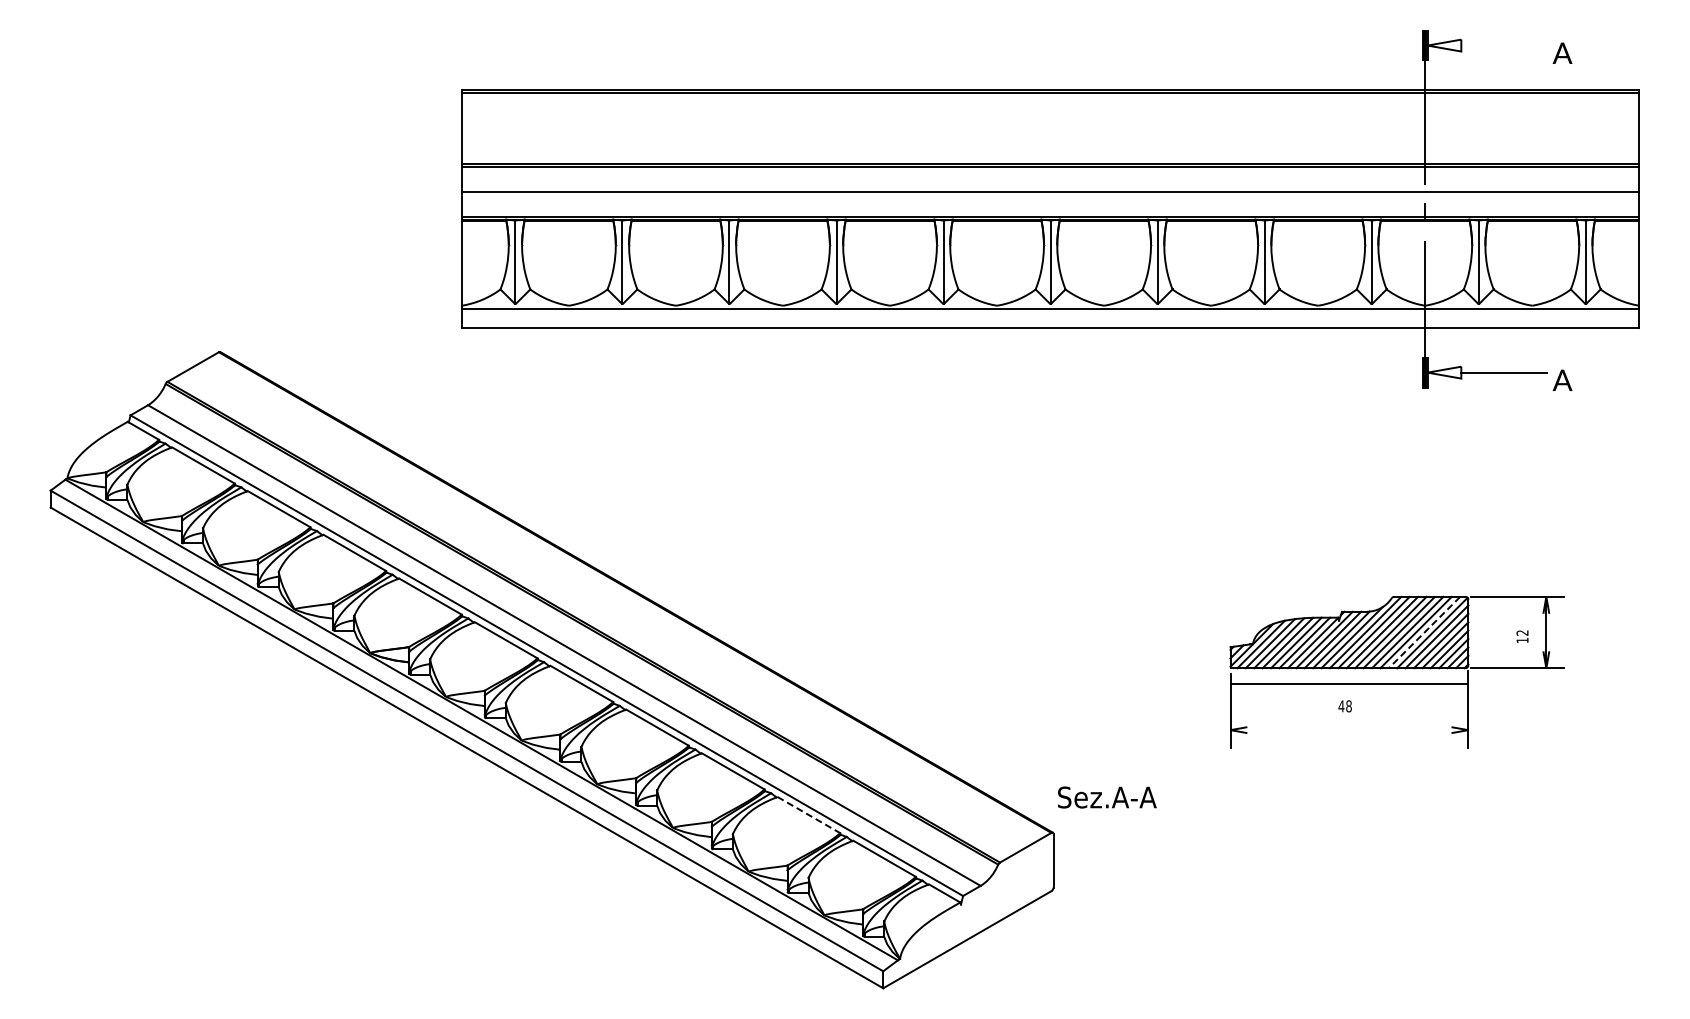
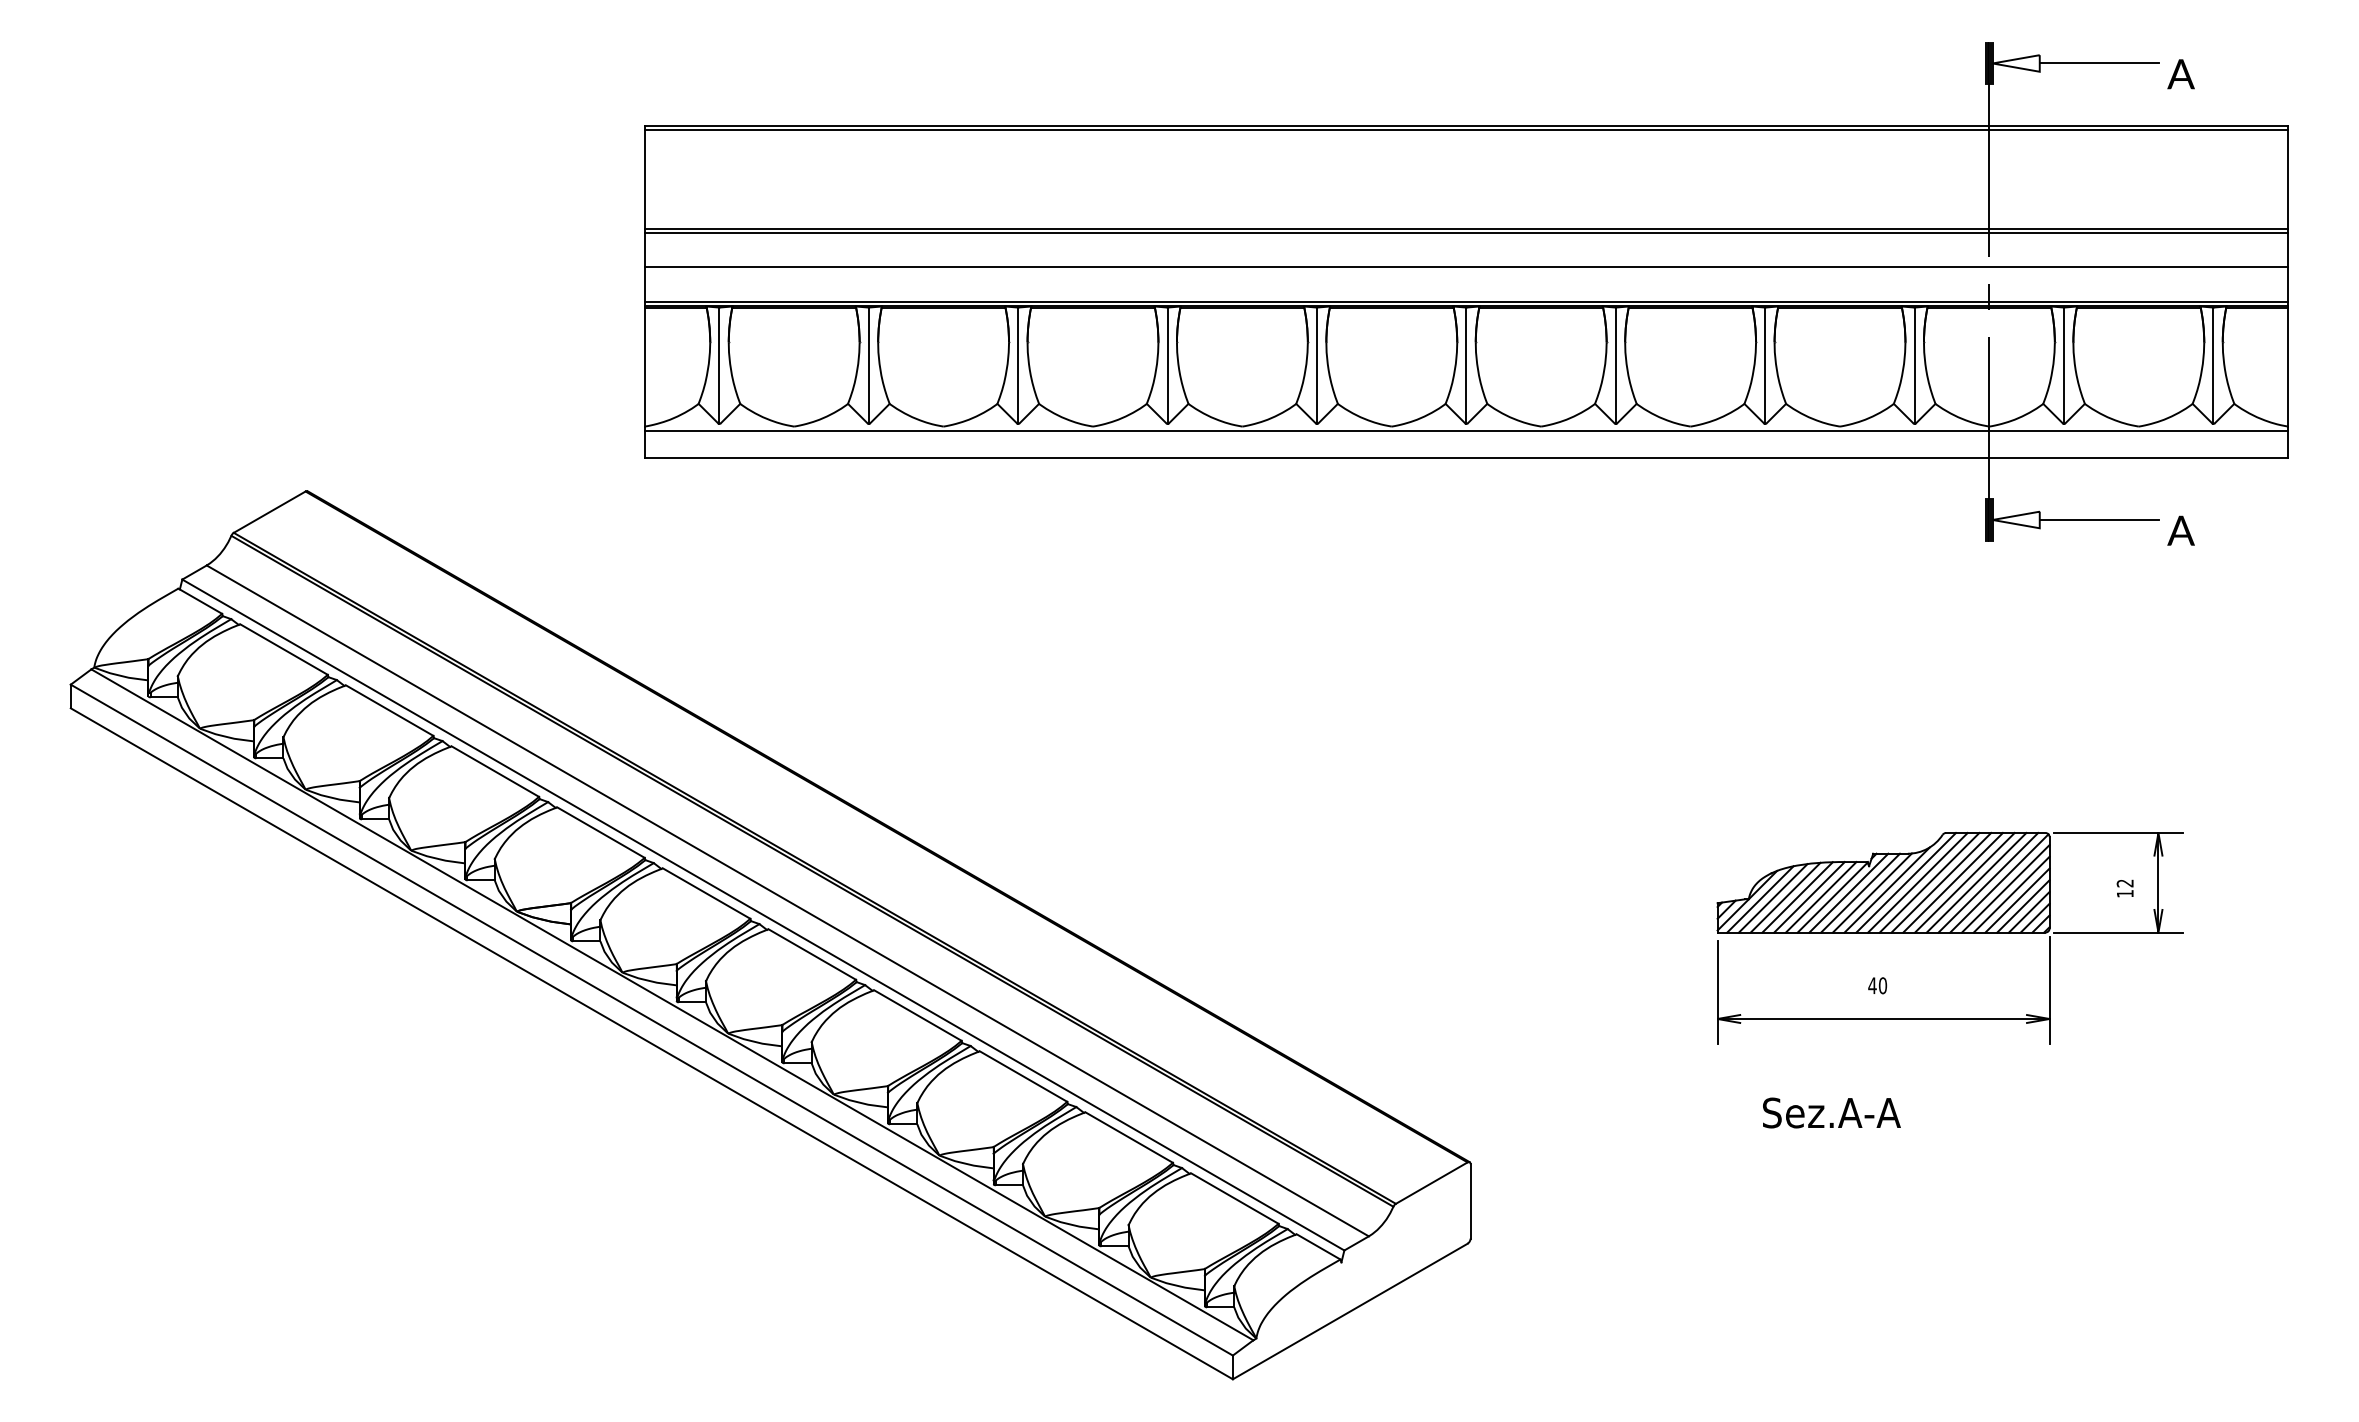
line: (1503, 45) -> (2098, 63), added
line: (1424, 632) -> (1988, 882), dashed -> solid
line: (1349, 684) -> (1883, 1019), moved
text: (1348, 706) -> (1882, 985), 48 -> 40
text: (1107, 797) -> (1832, 1112), moved
line: (809, 815) -> (1129, 1138), dashed -> solid

